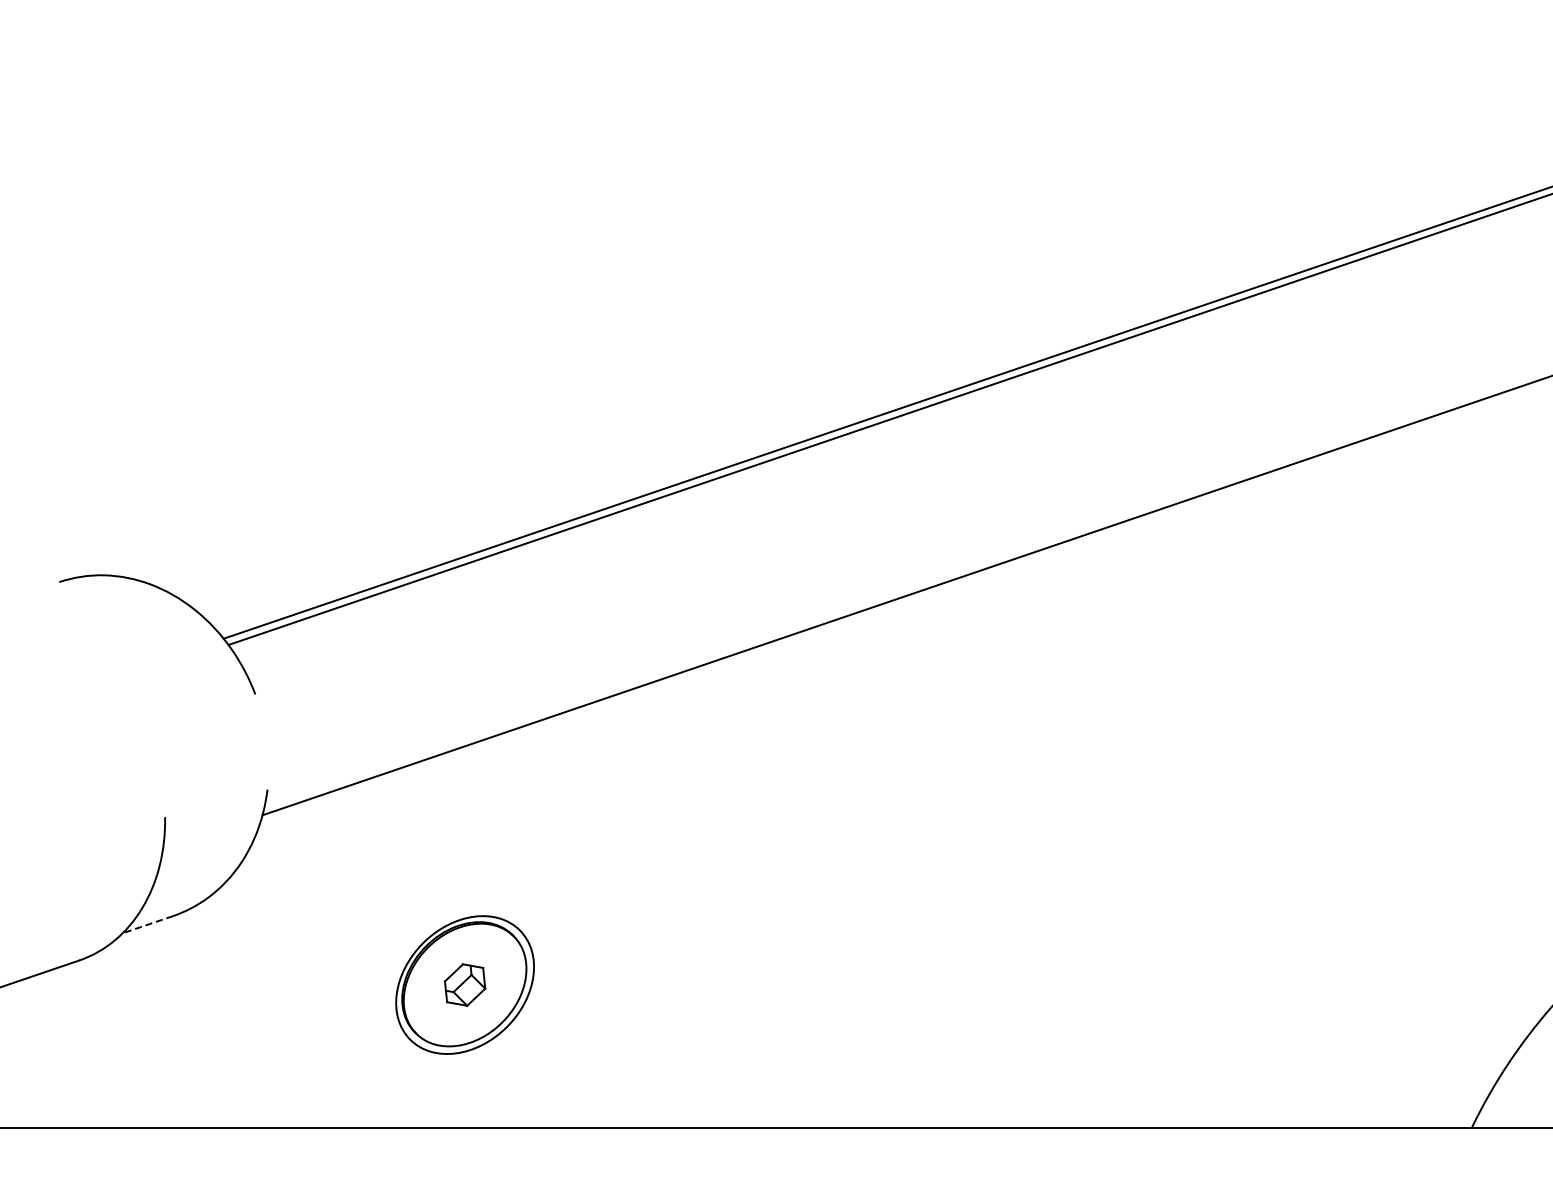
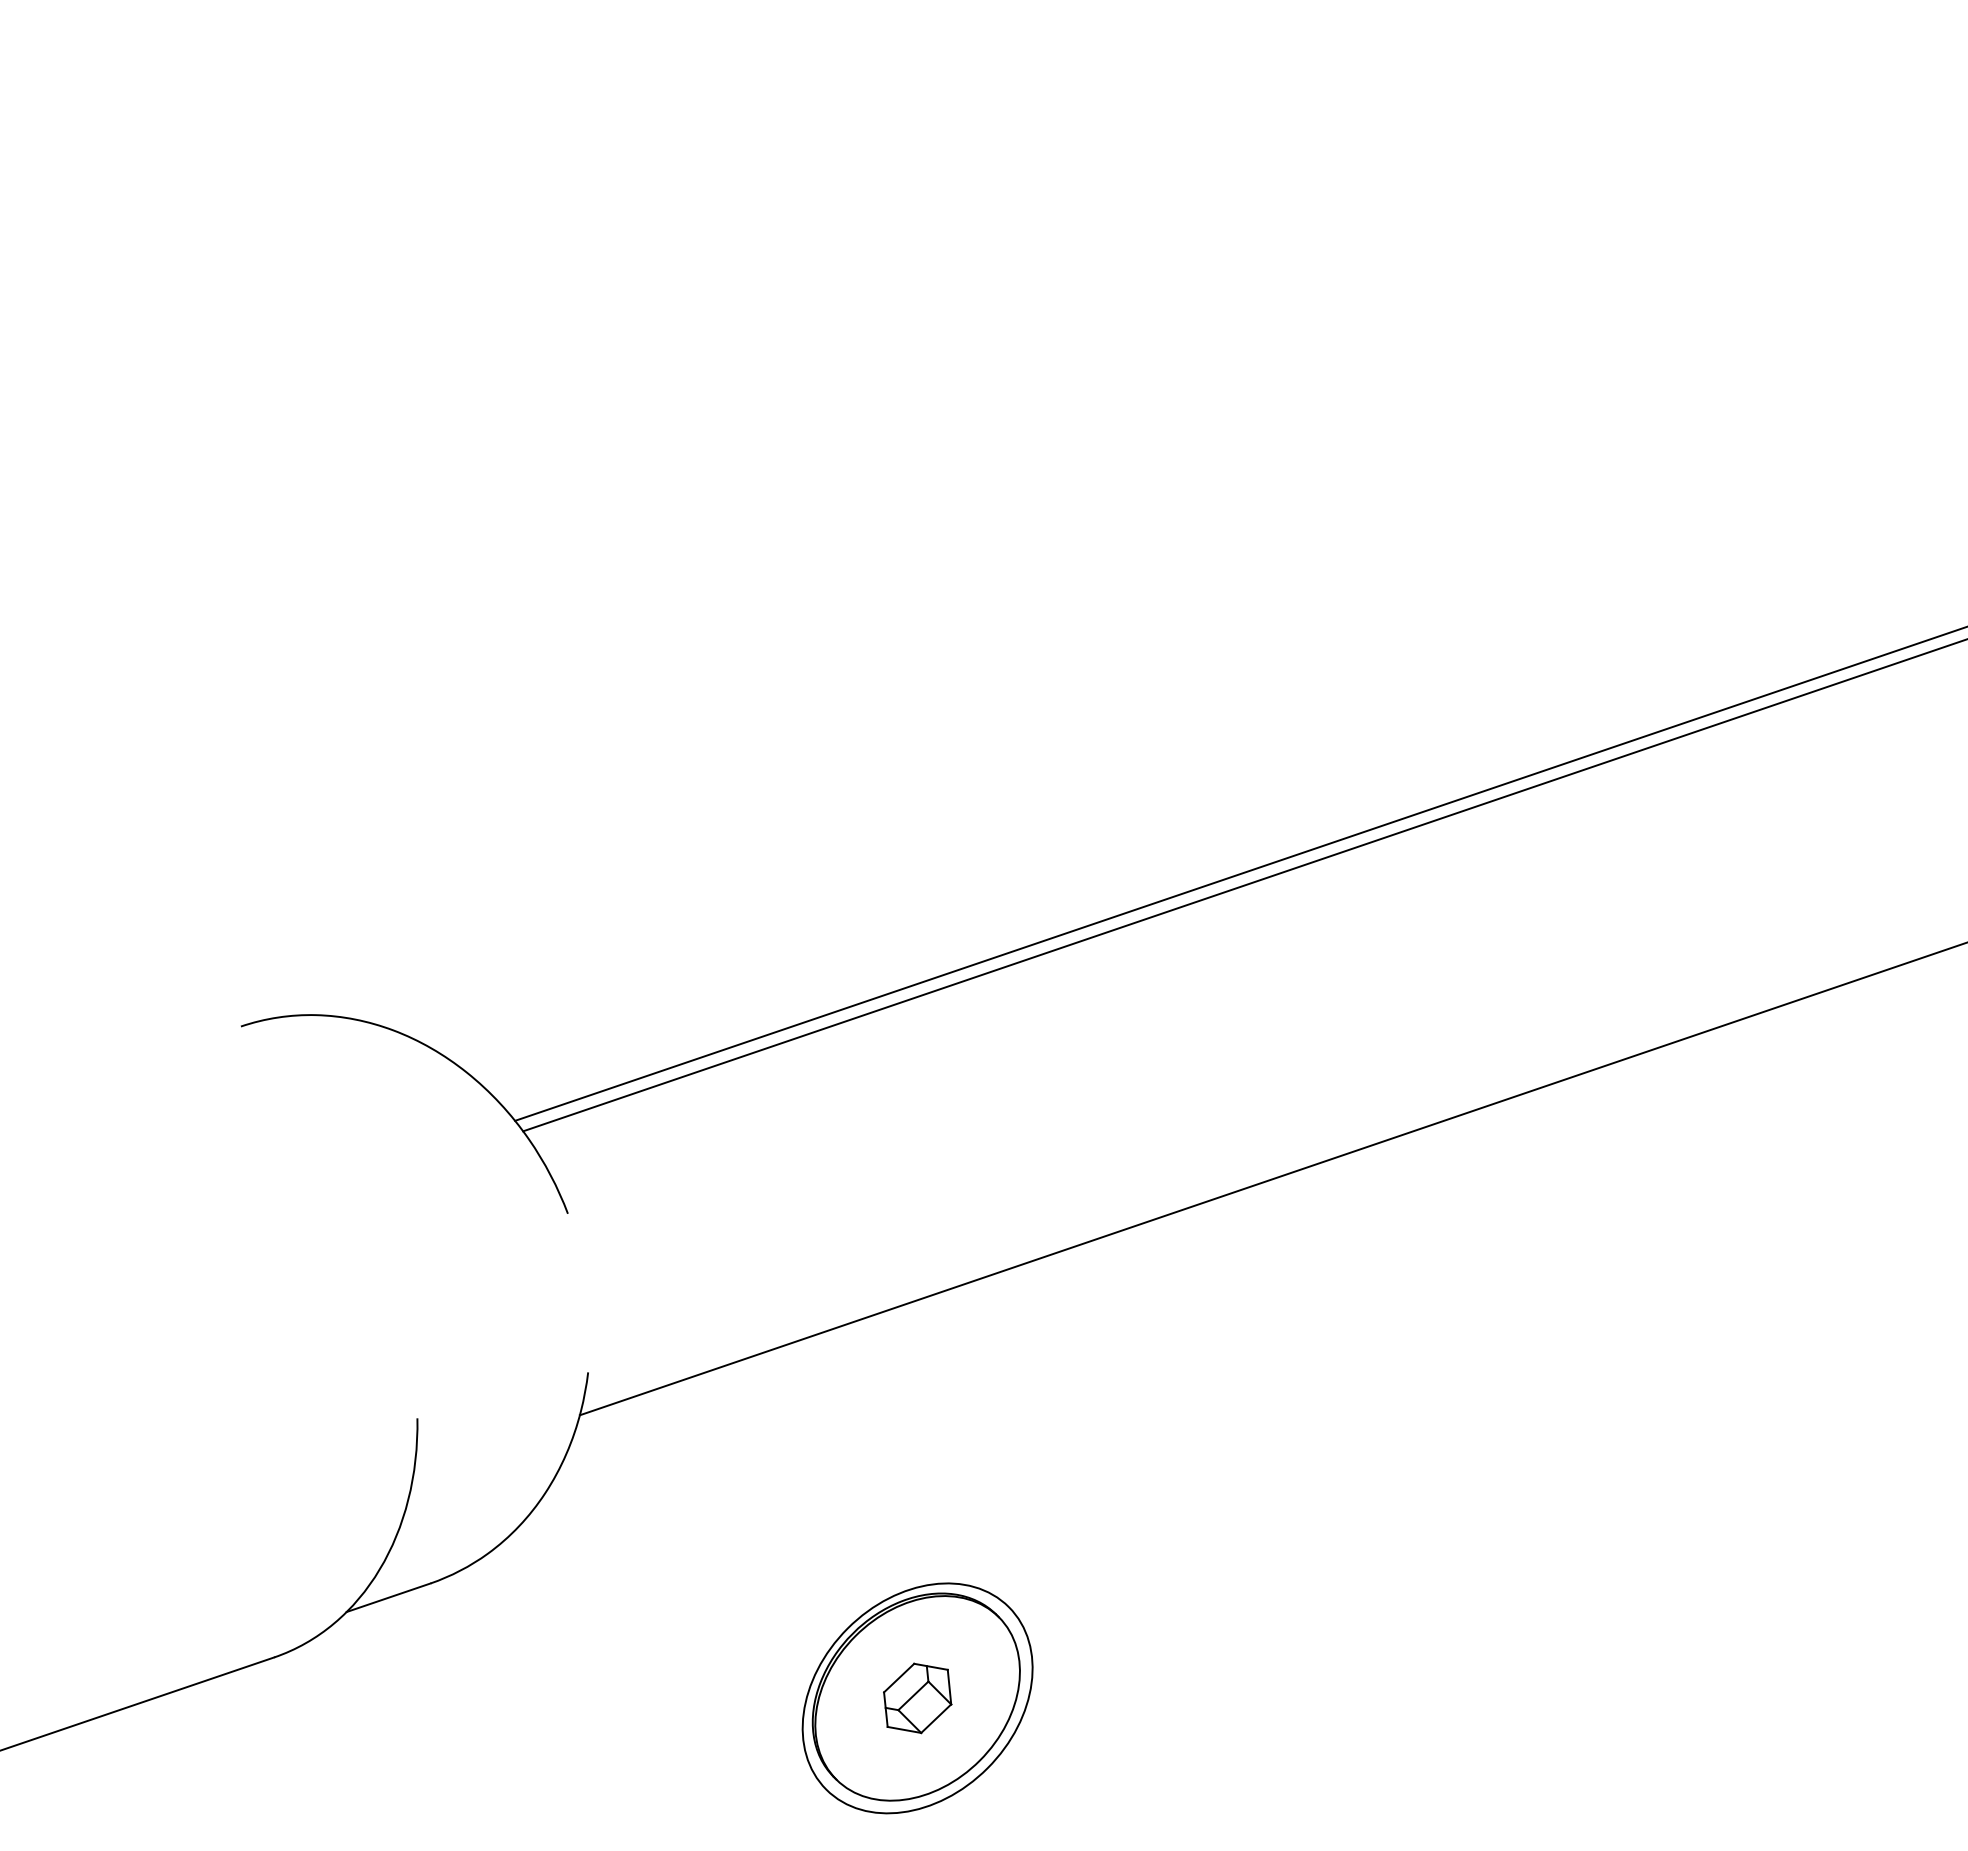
line: (147, 924) -> (388, 1597), dashed -> solid

